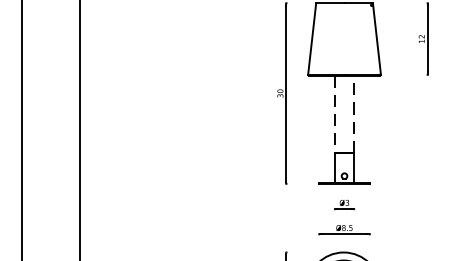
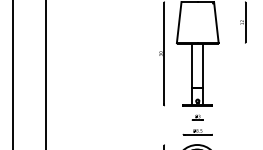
line: (354, 113) -> (203, 65), dashed -> solid
line: (335, 115) -> (192, 66), dashed -> solid

